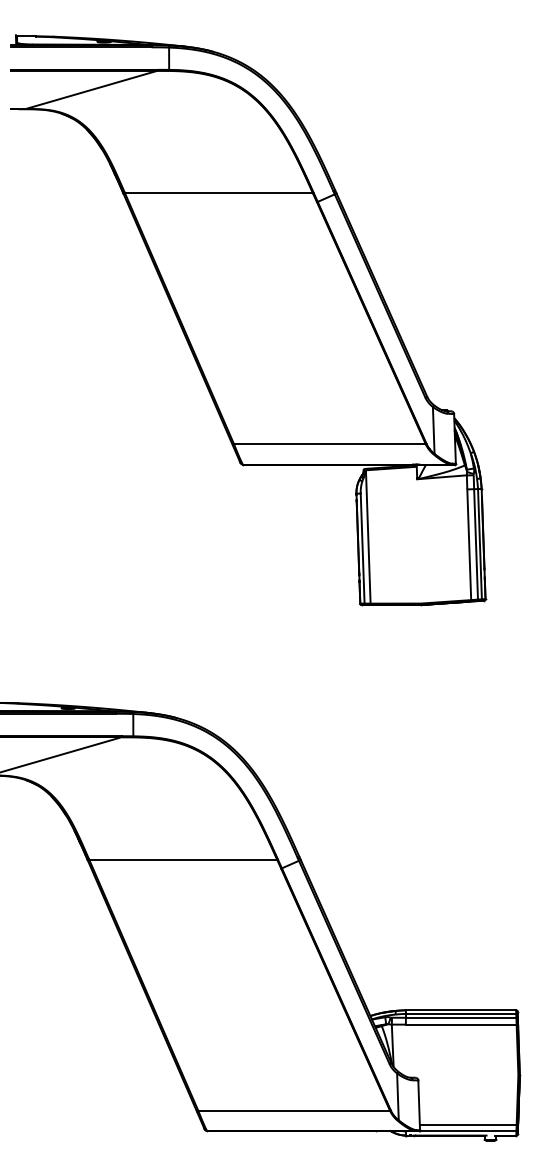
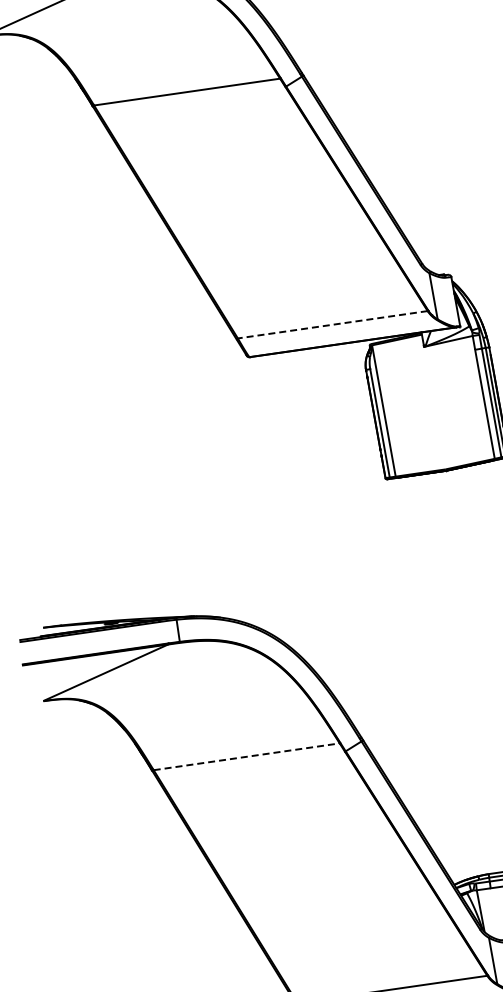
line: (329, 444) -> (332, 325), solid -> dashed
line: (183, 859) -> (247, 756), solid -> dashed

